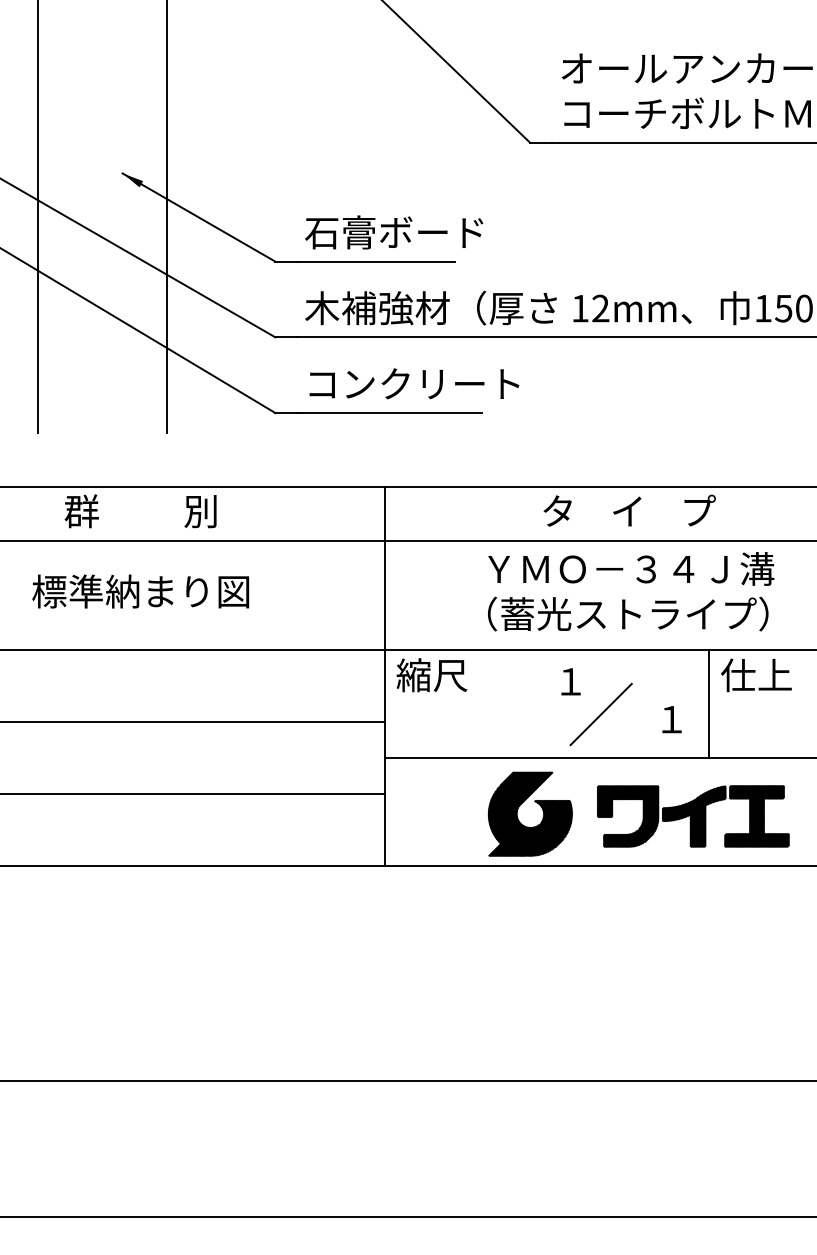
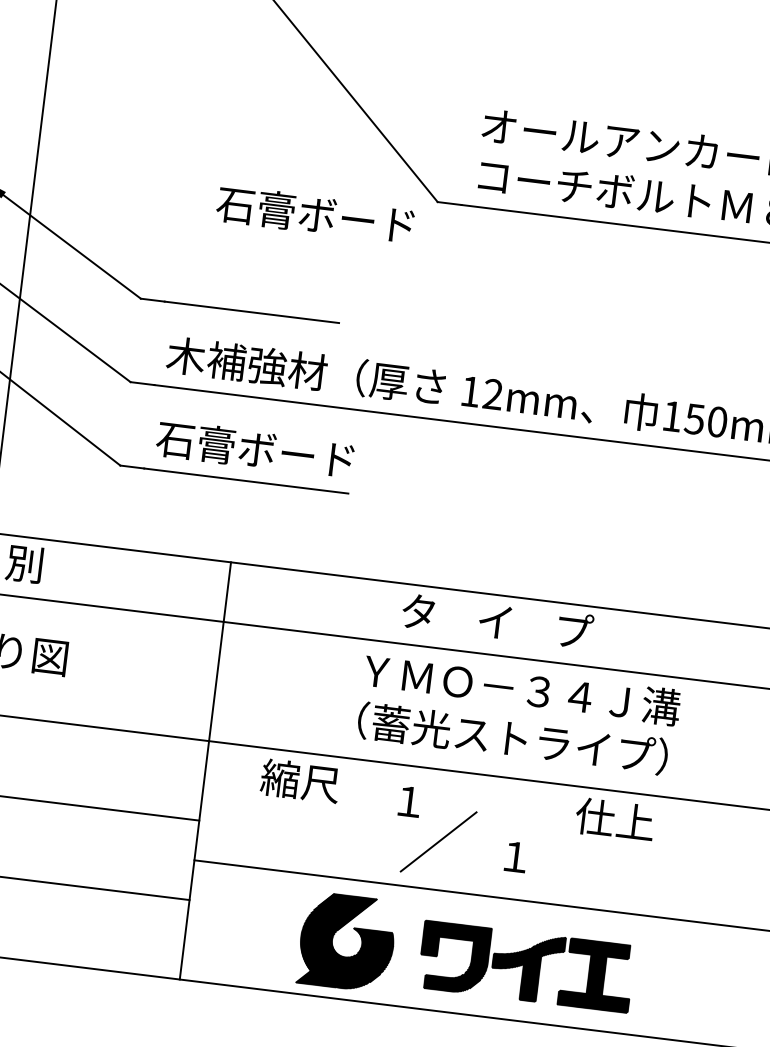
text: (394, 232) -> (315, 214), moved
text: (412, 383) -> (275, 451), コンクリート -> 石膏ボード
text: (631, 591) -> (519, 714), moved
text: (431, 675) -> (299, 781), moved
line: (709, 703) -> (559, 844), removed

